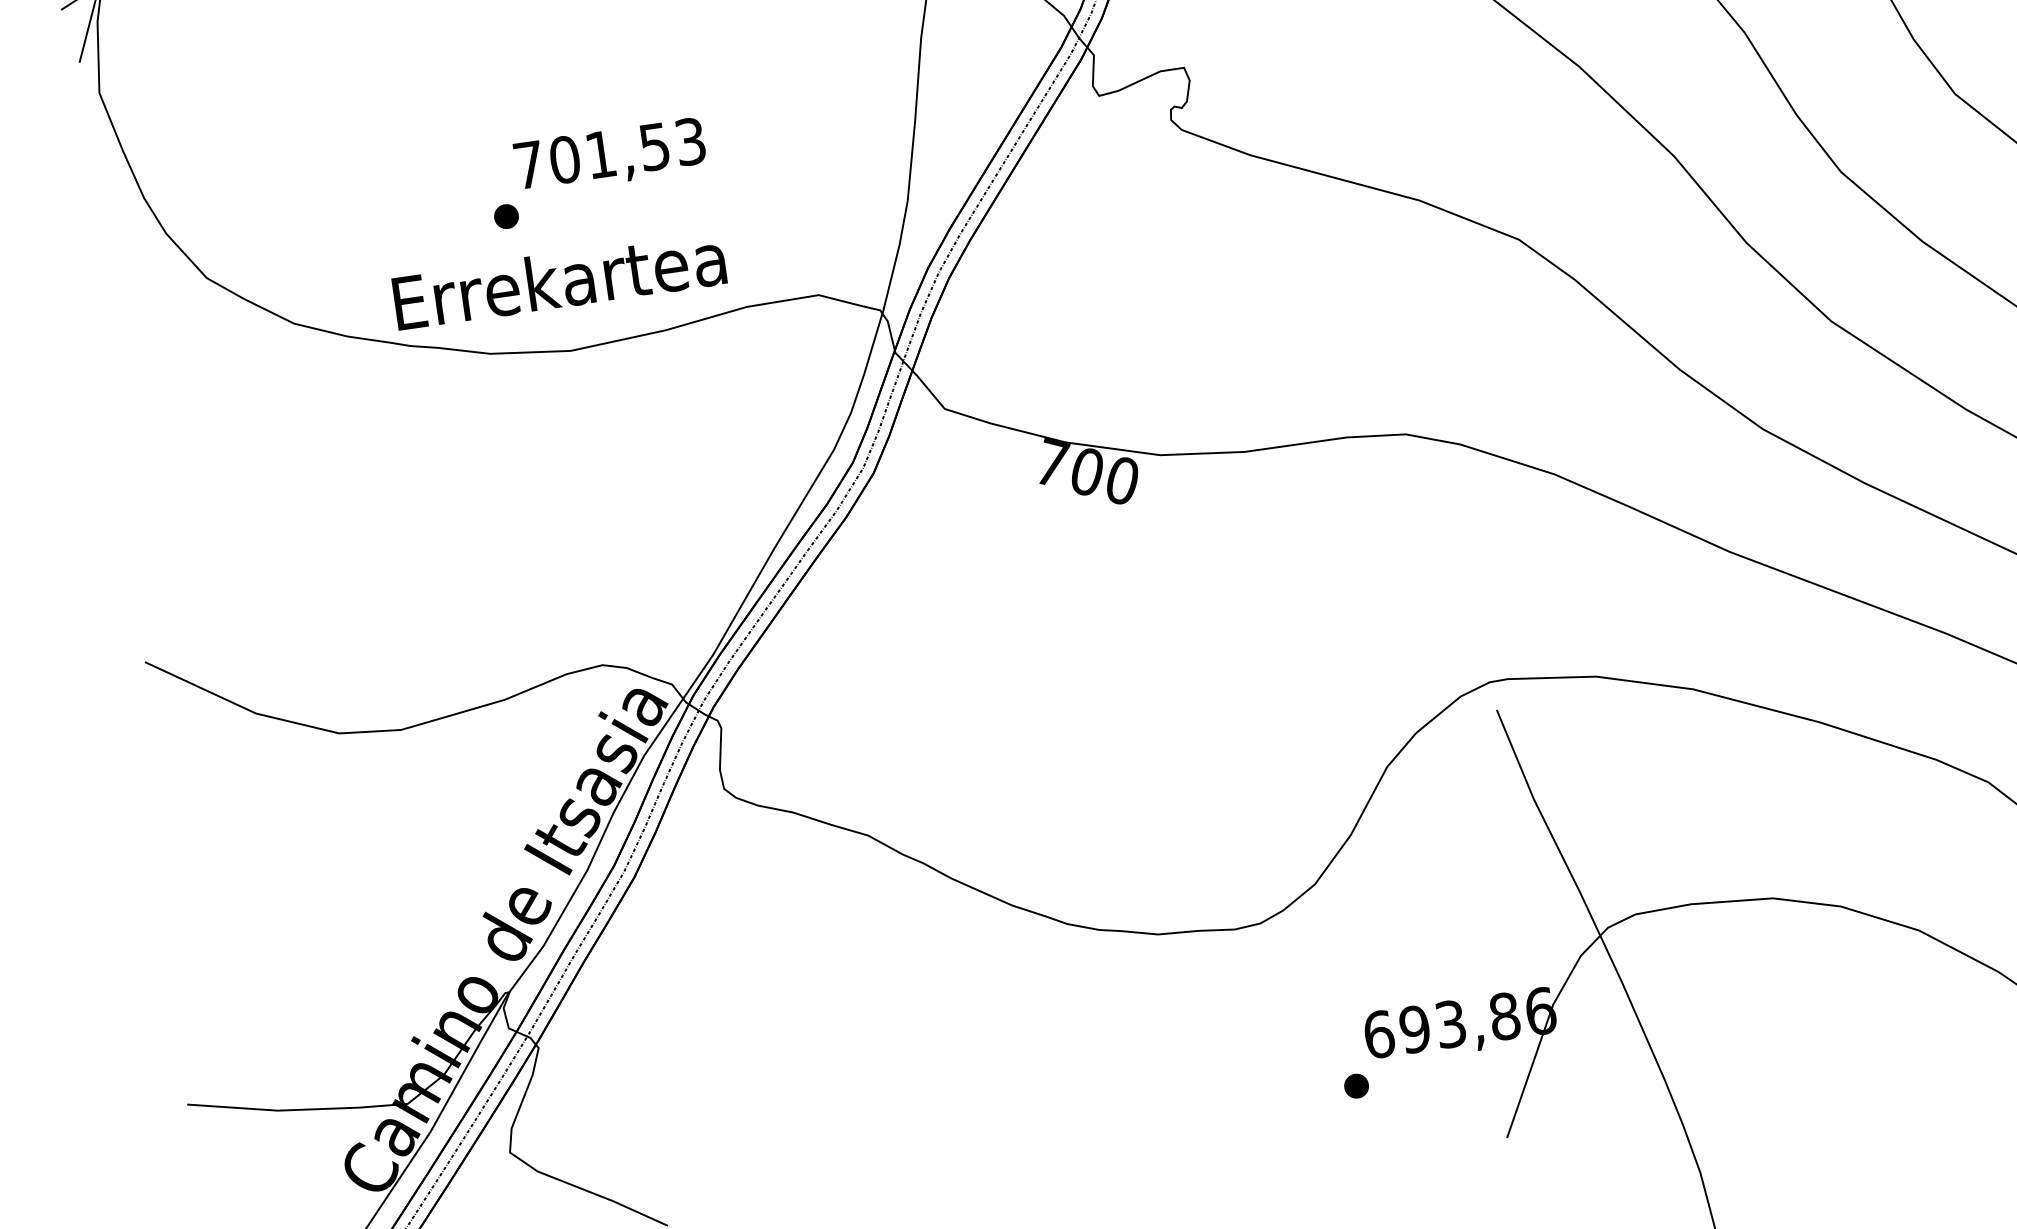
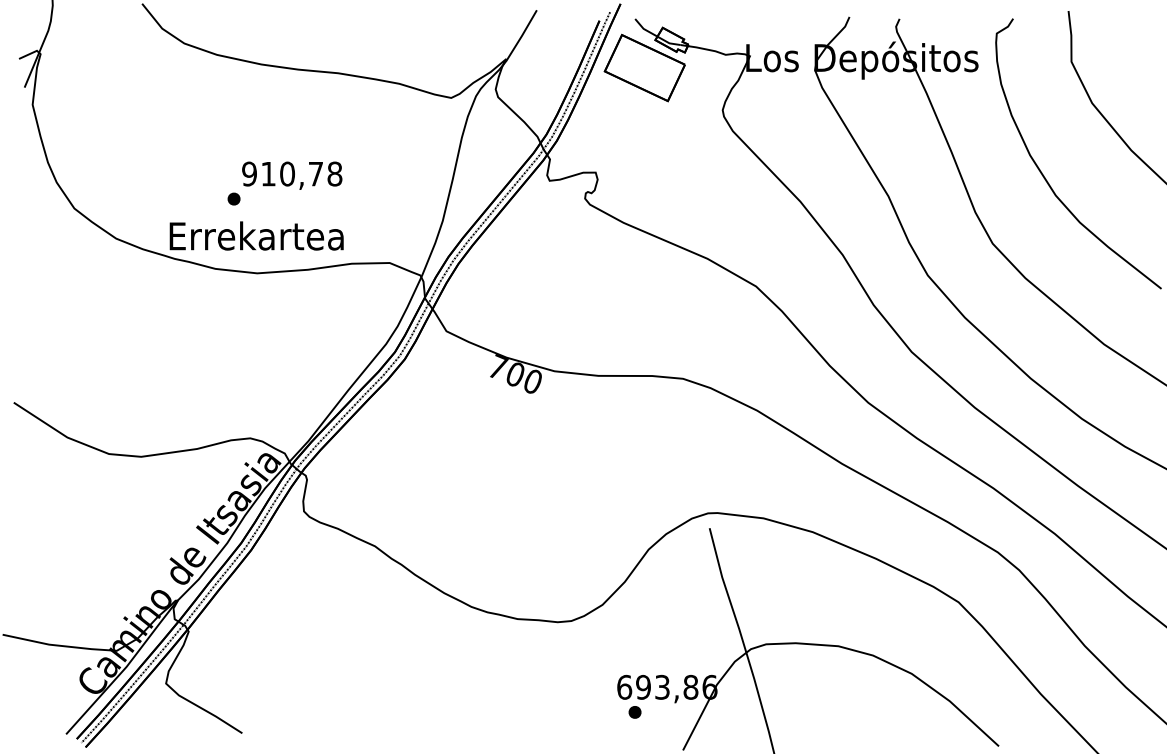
text: (610, 152) -> (292, 173), 701,53 -> 910,78
part: (1355, 1086) -> (634, 712), moved

